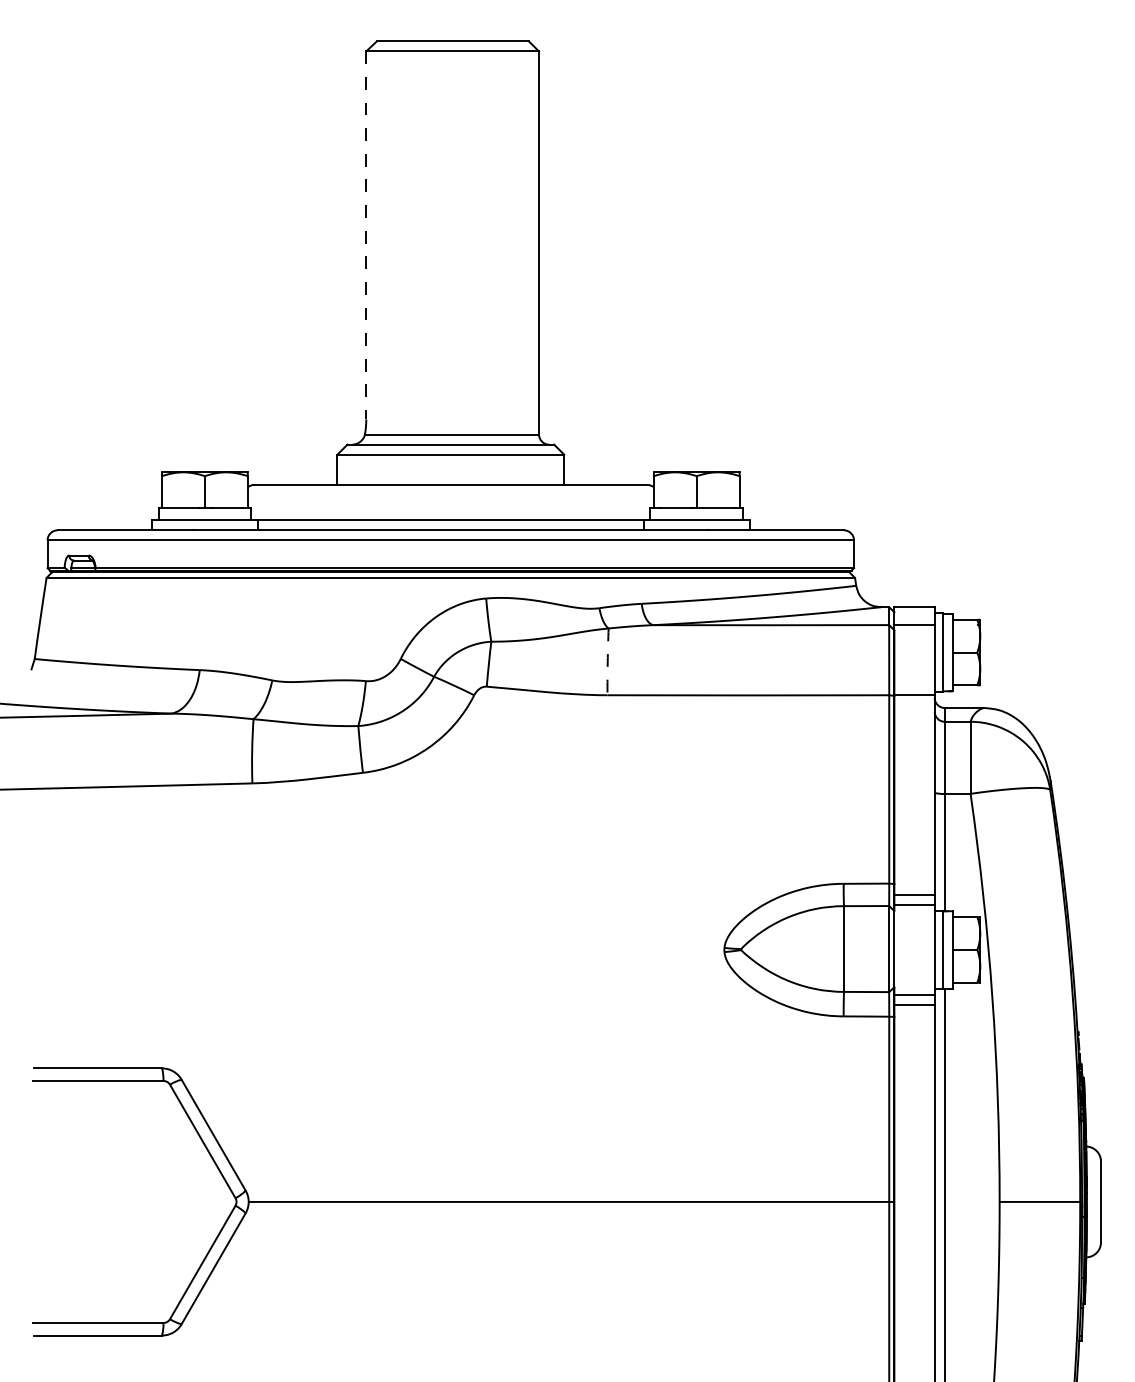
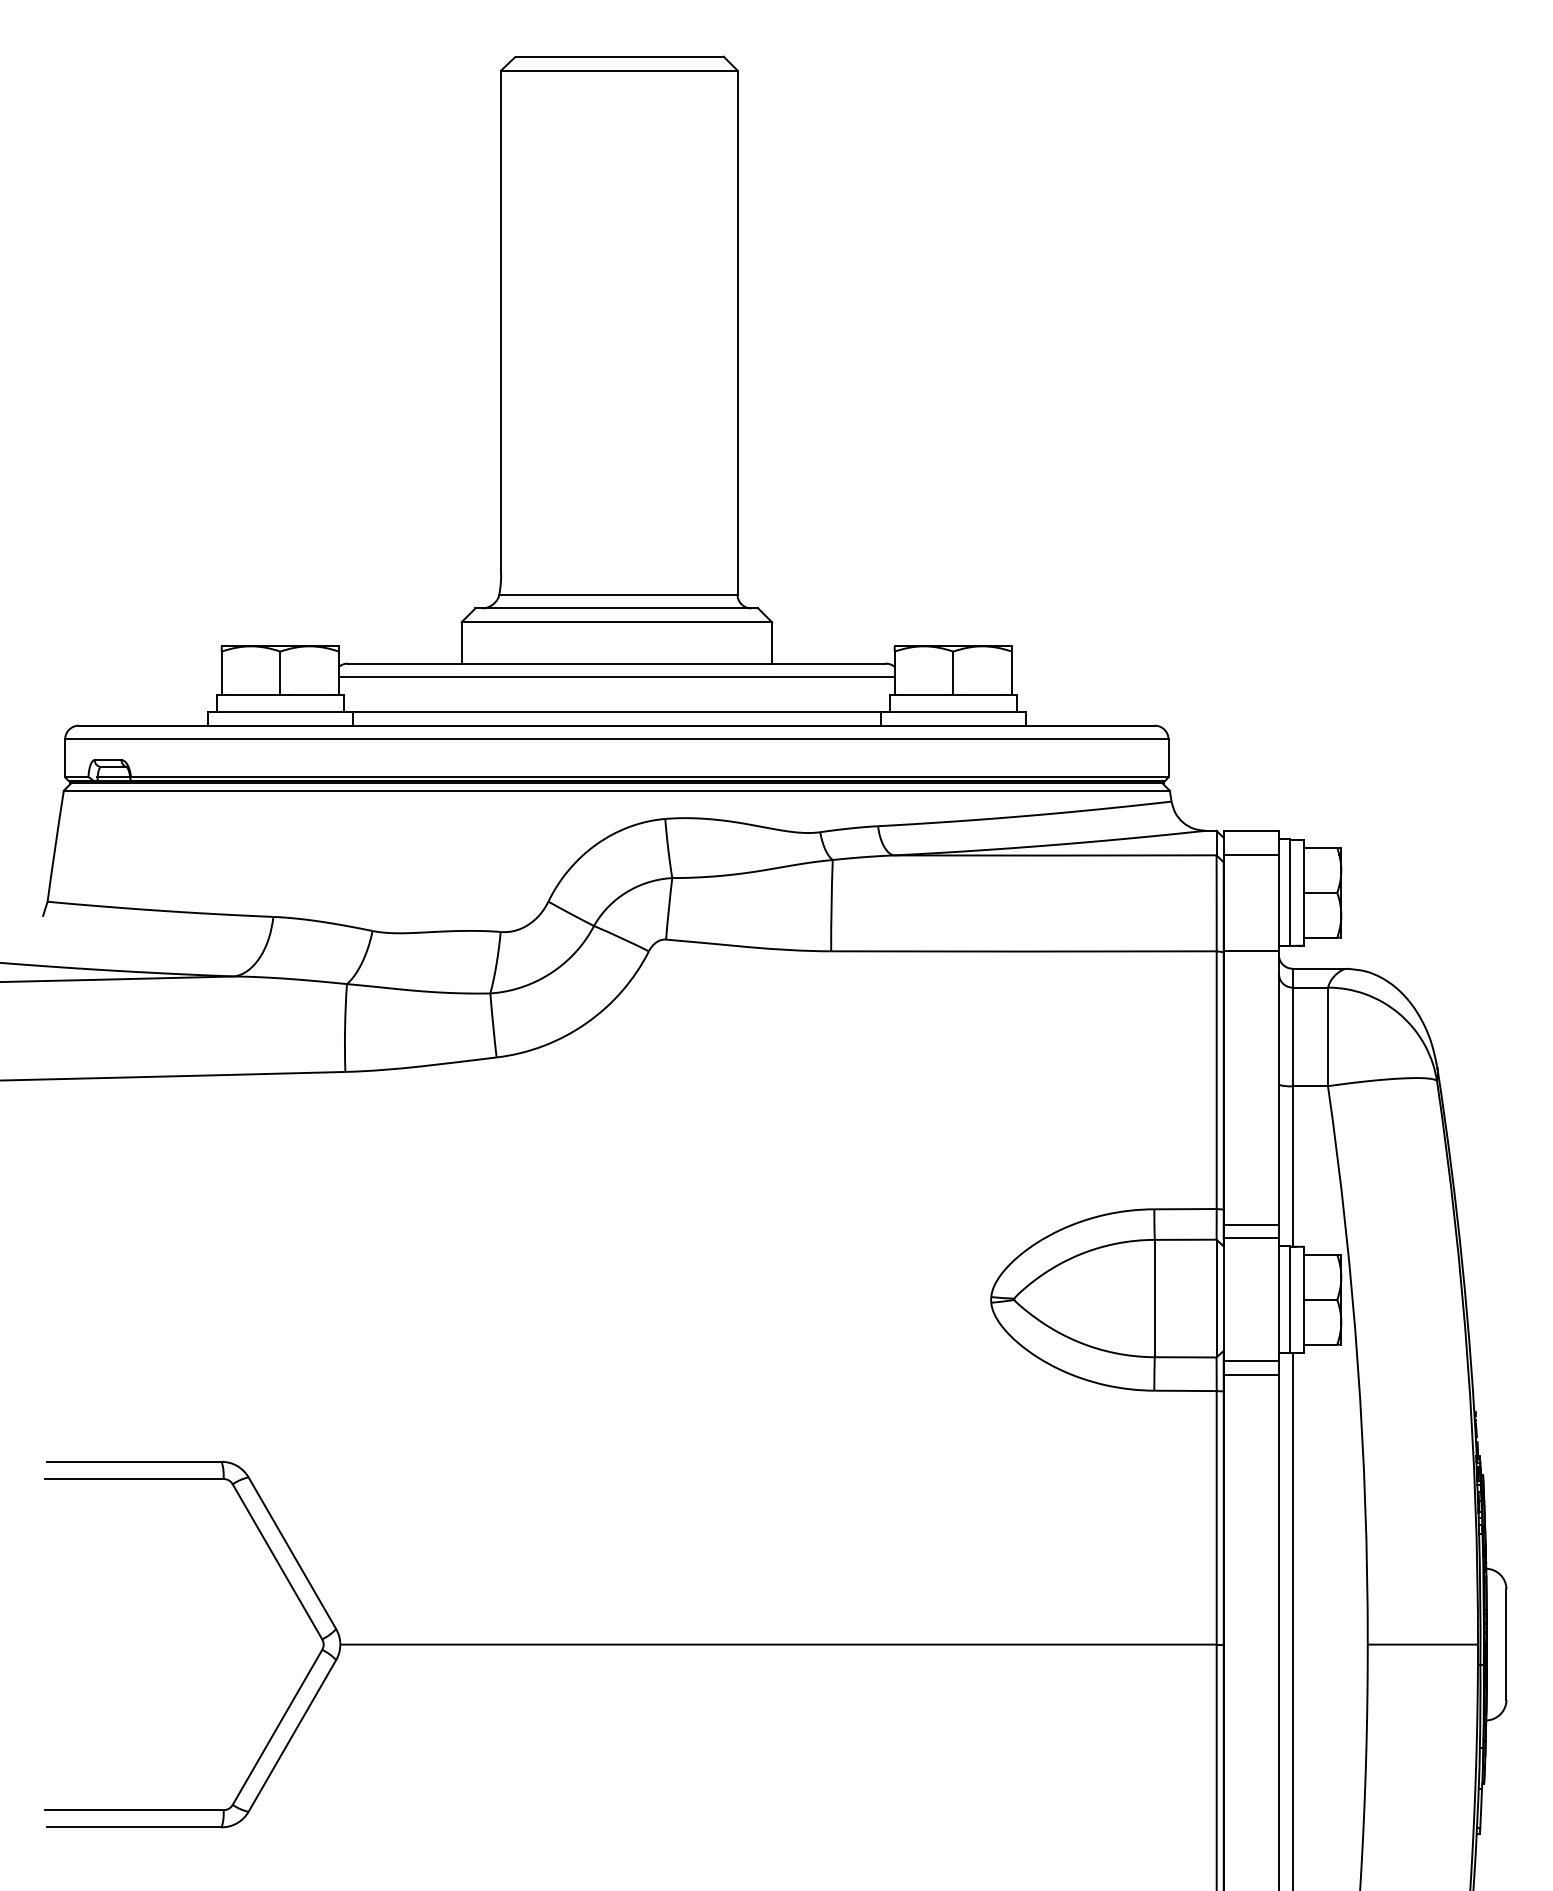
line: (366, 235) -> (501, 322), dashed -> solid
line: (450, 495) -> (616, 677), added
arc: (607, 661) -> (831, 905), dashed -> solid

